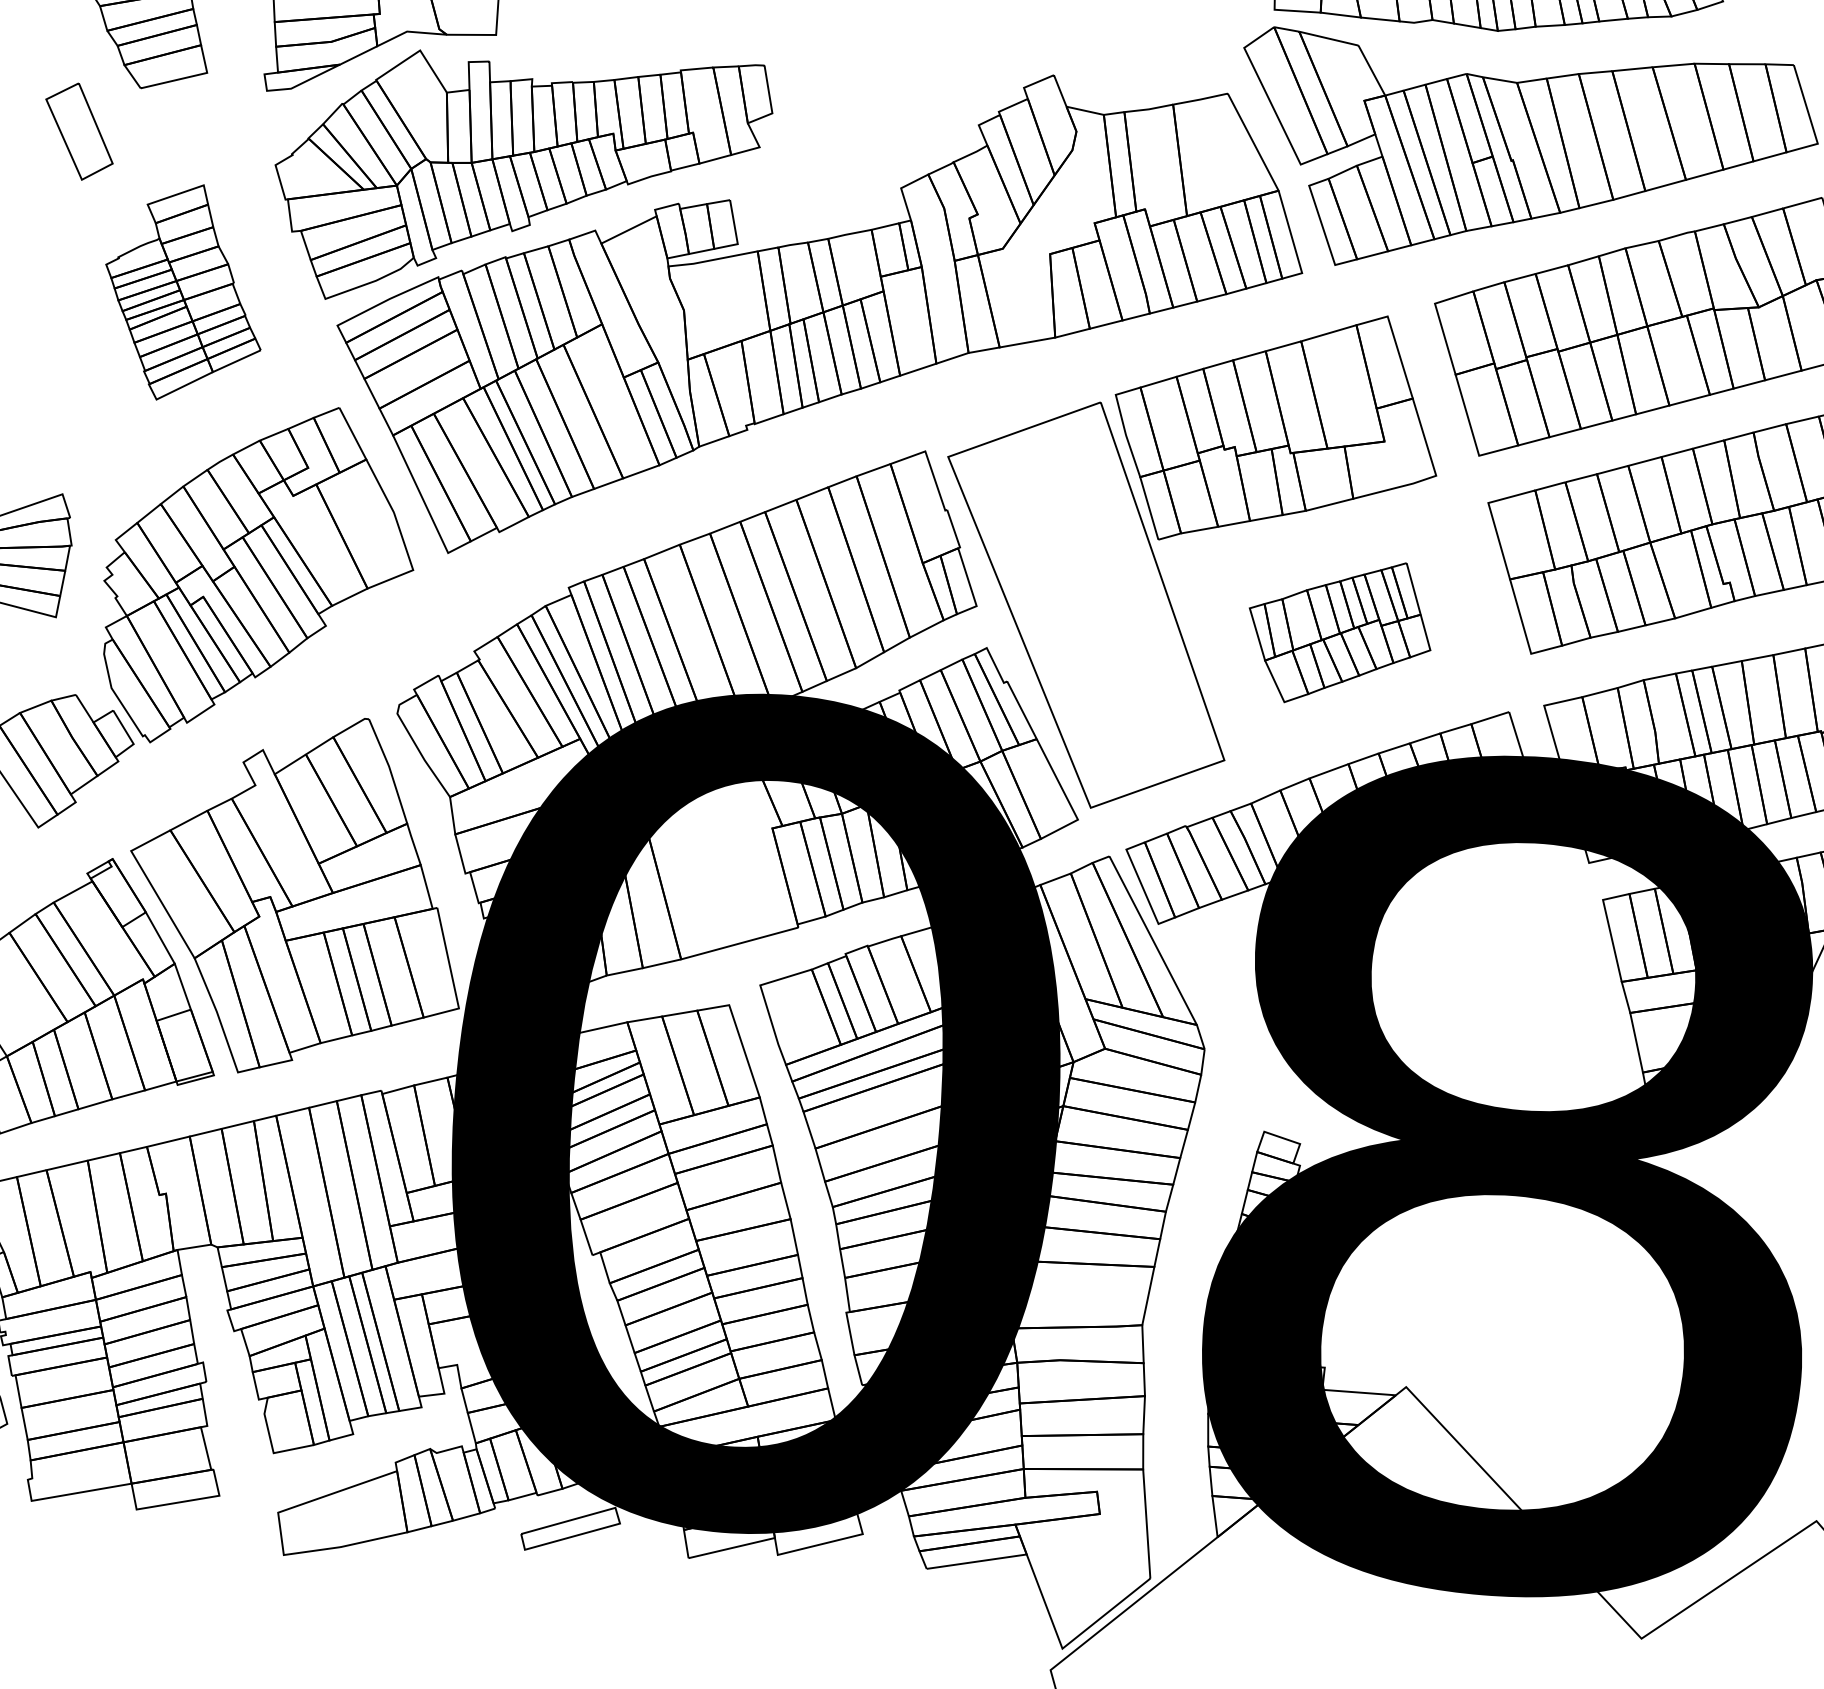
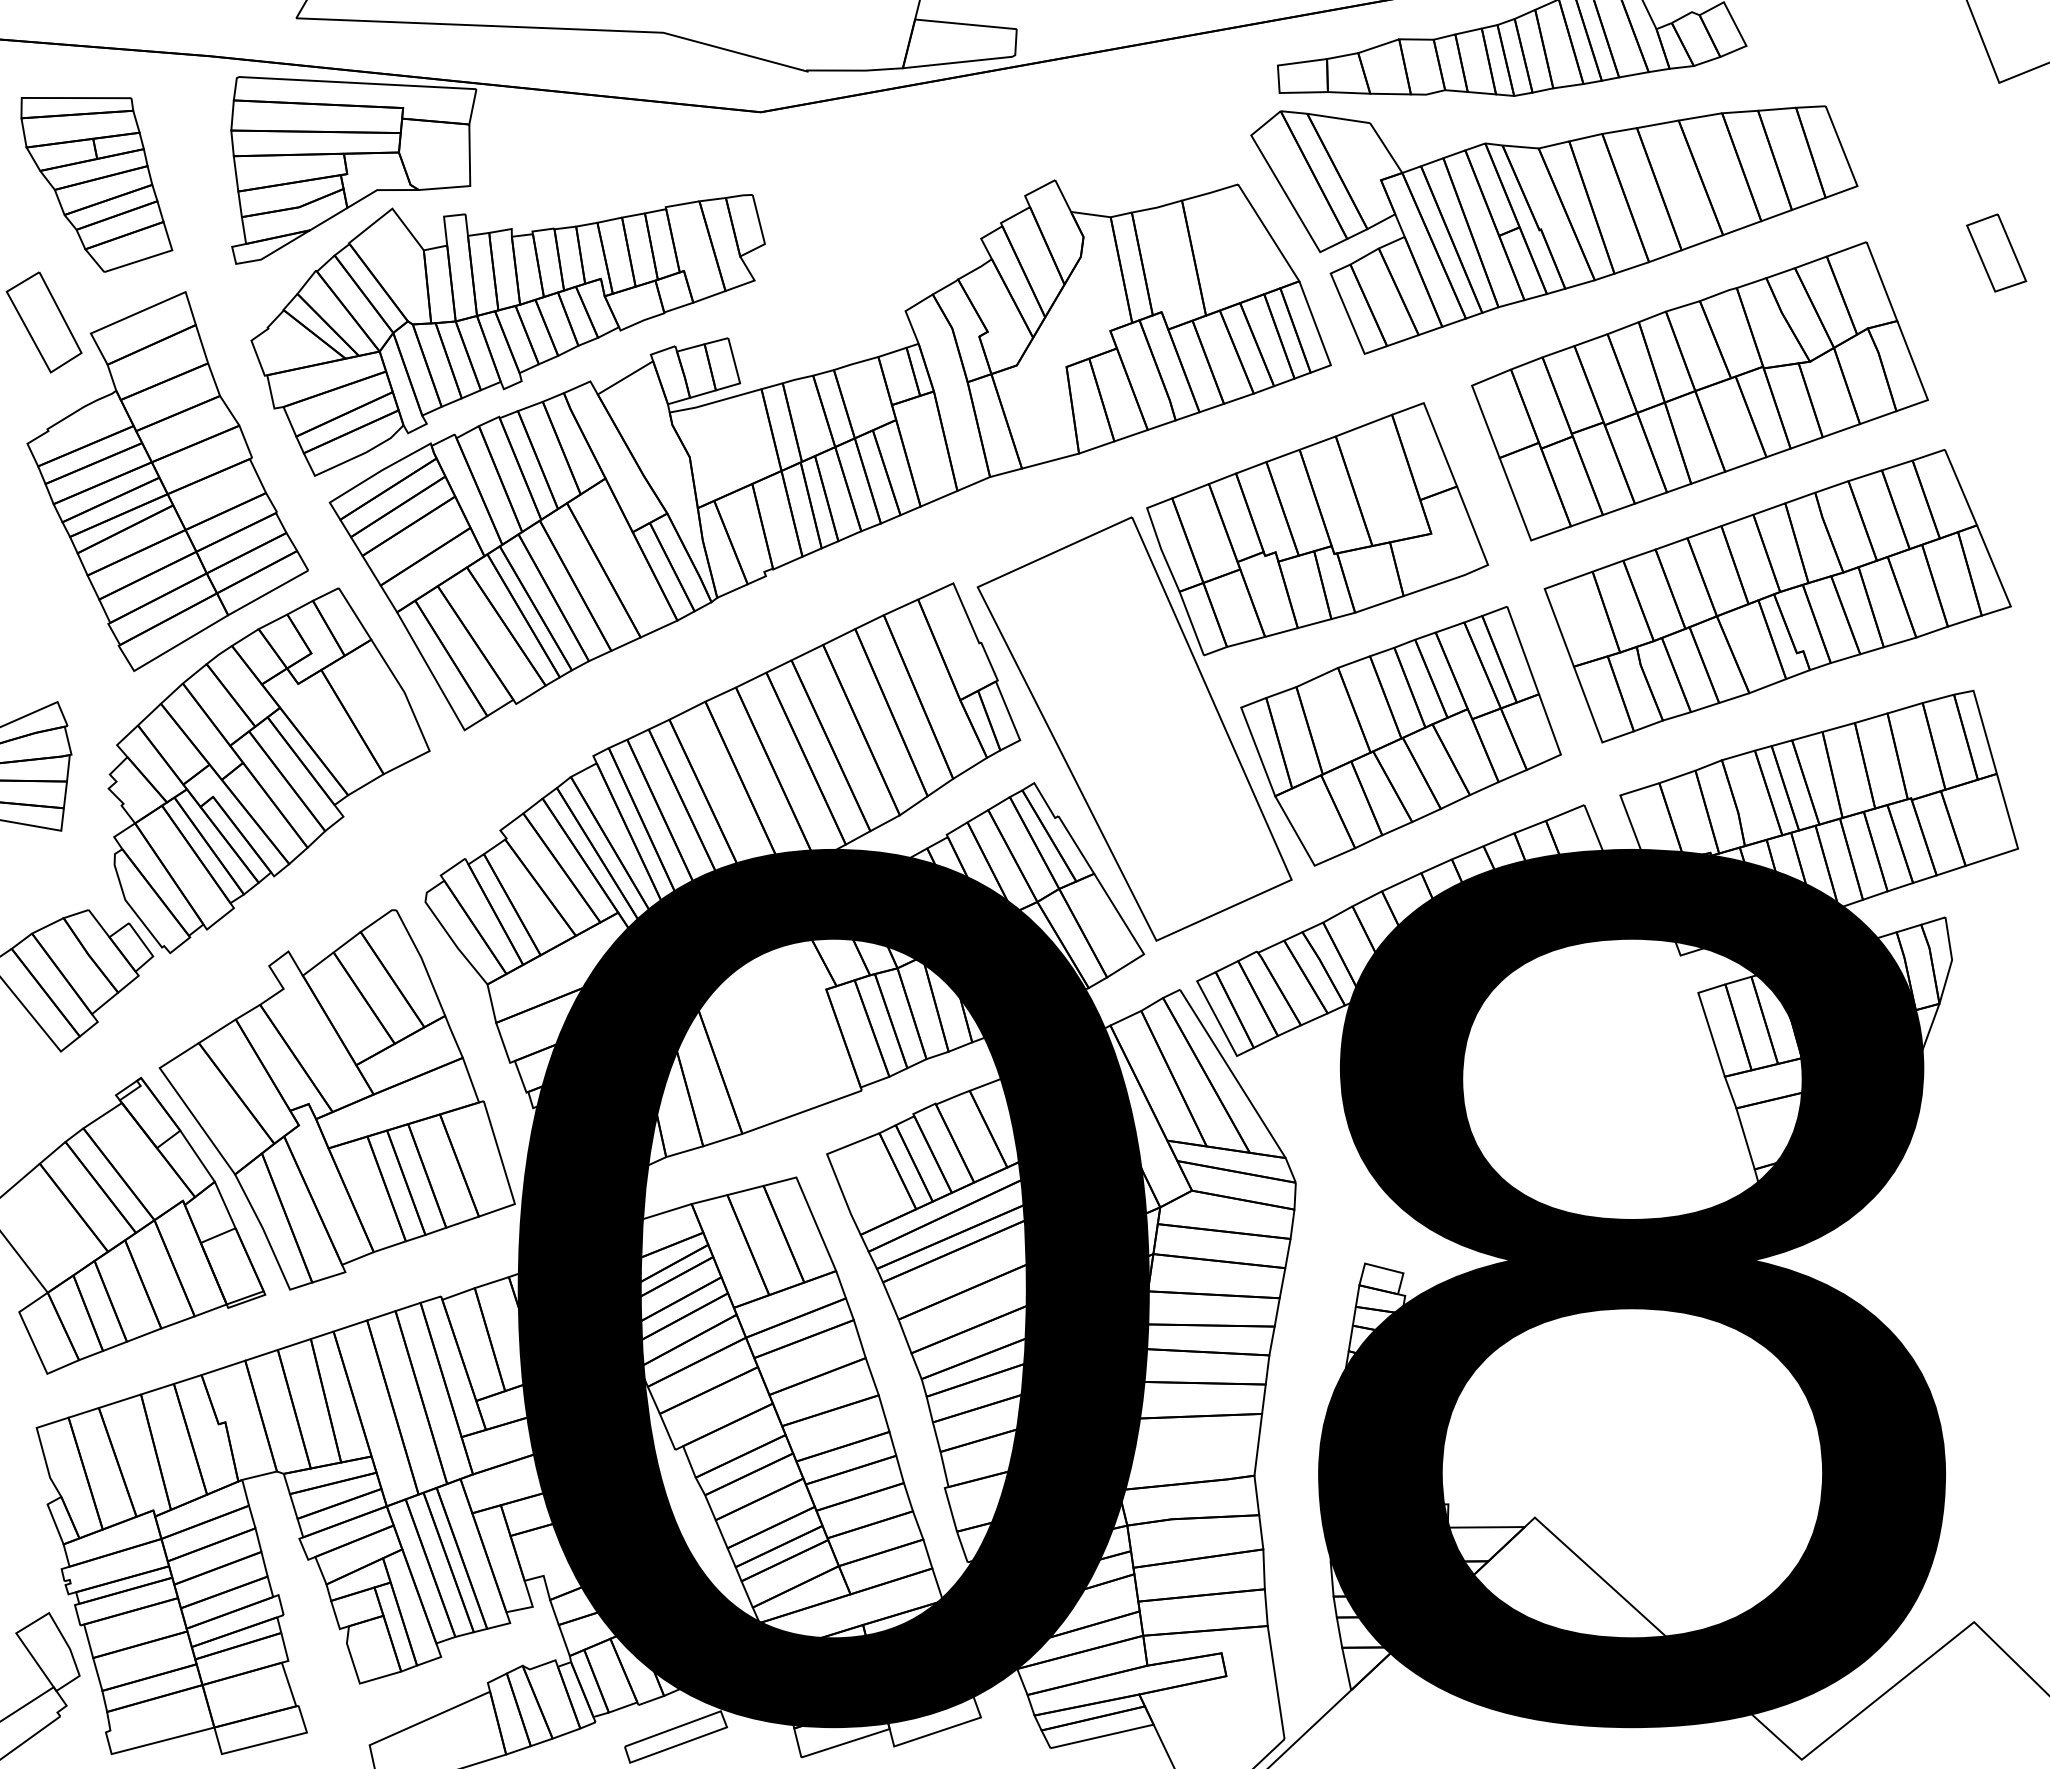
part: (184, 292) -> (167, 481), size x1.67
part: (1339, 632) -> (1400, 736), size x1.67

